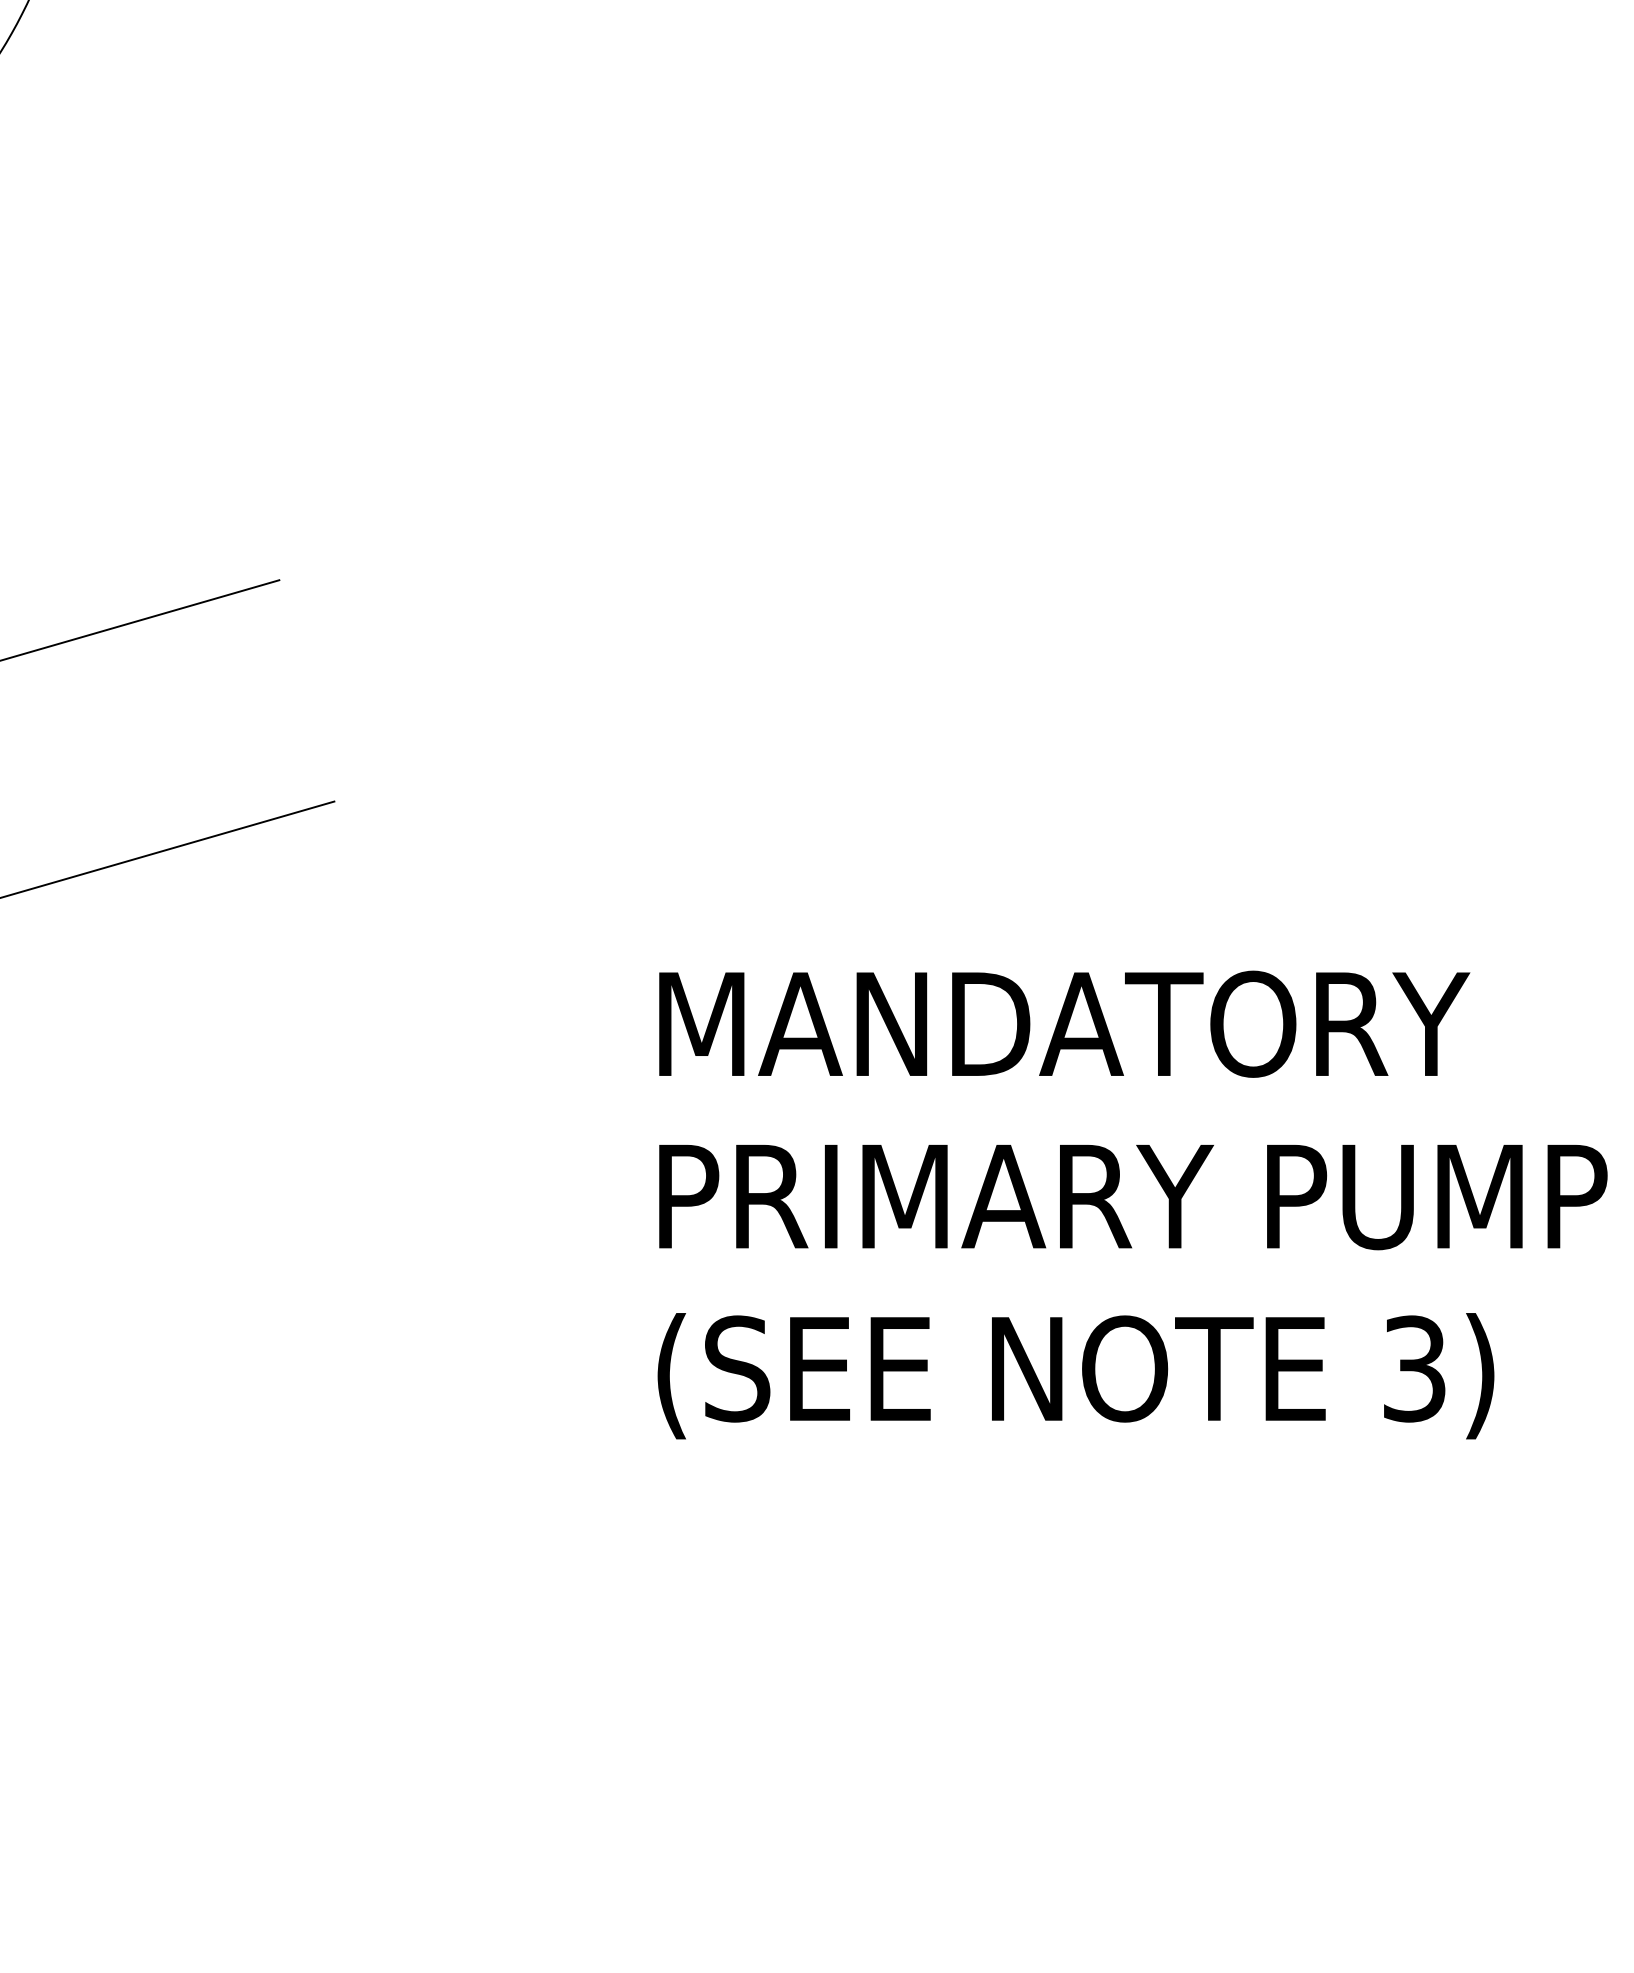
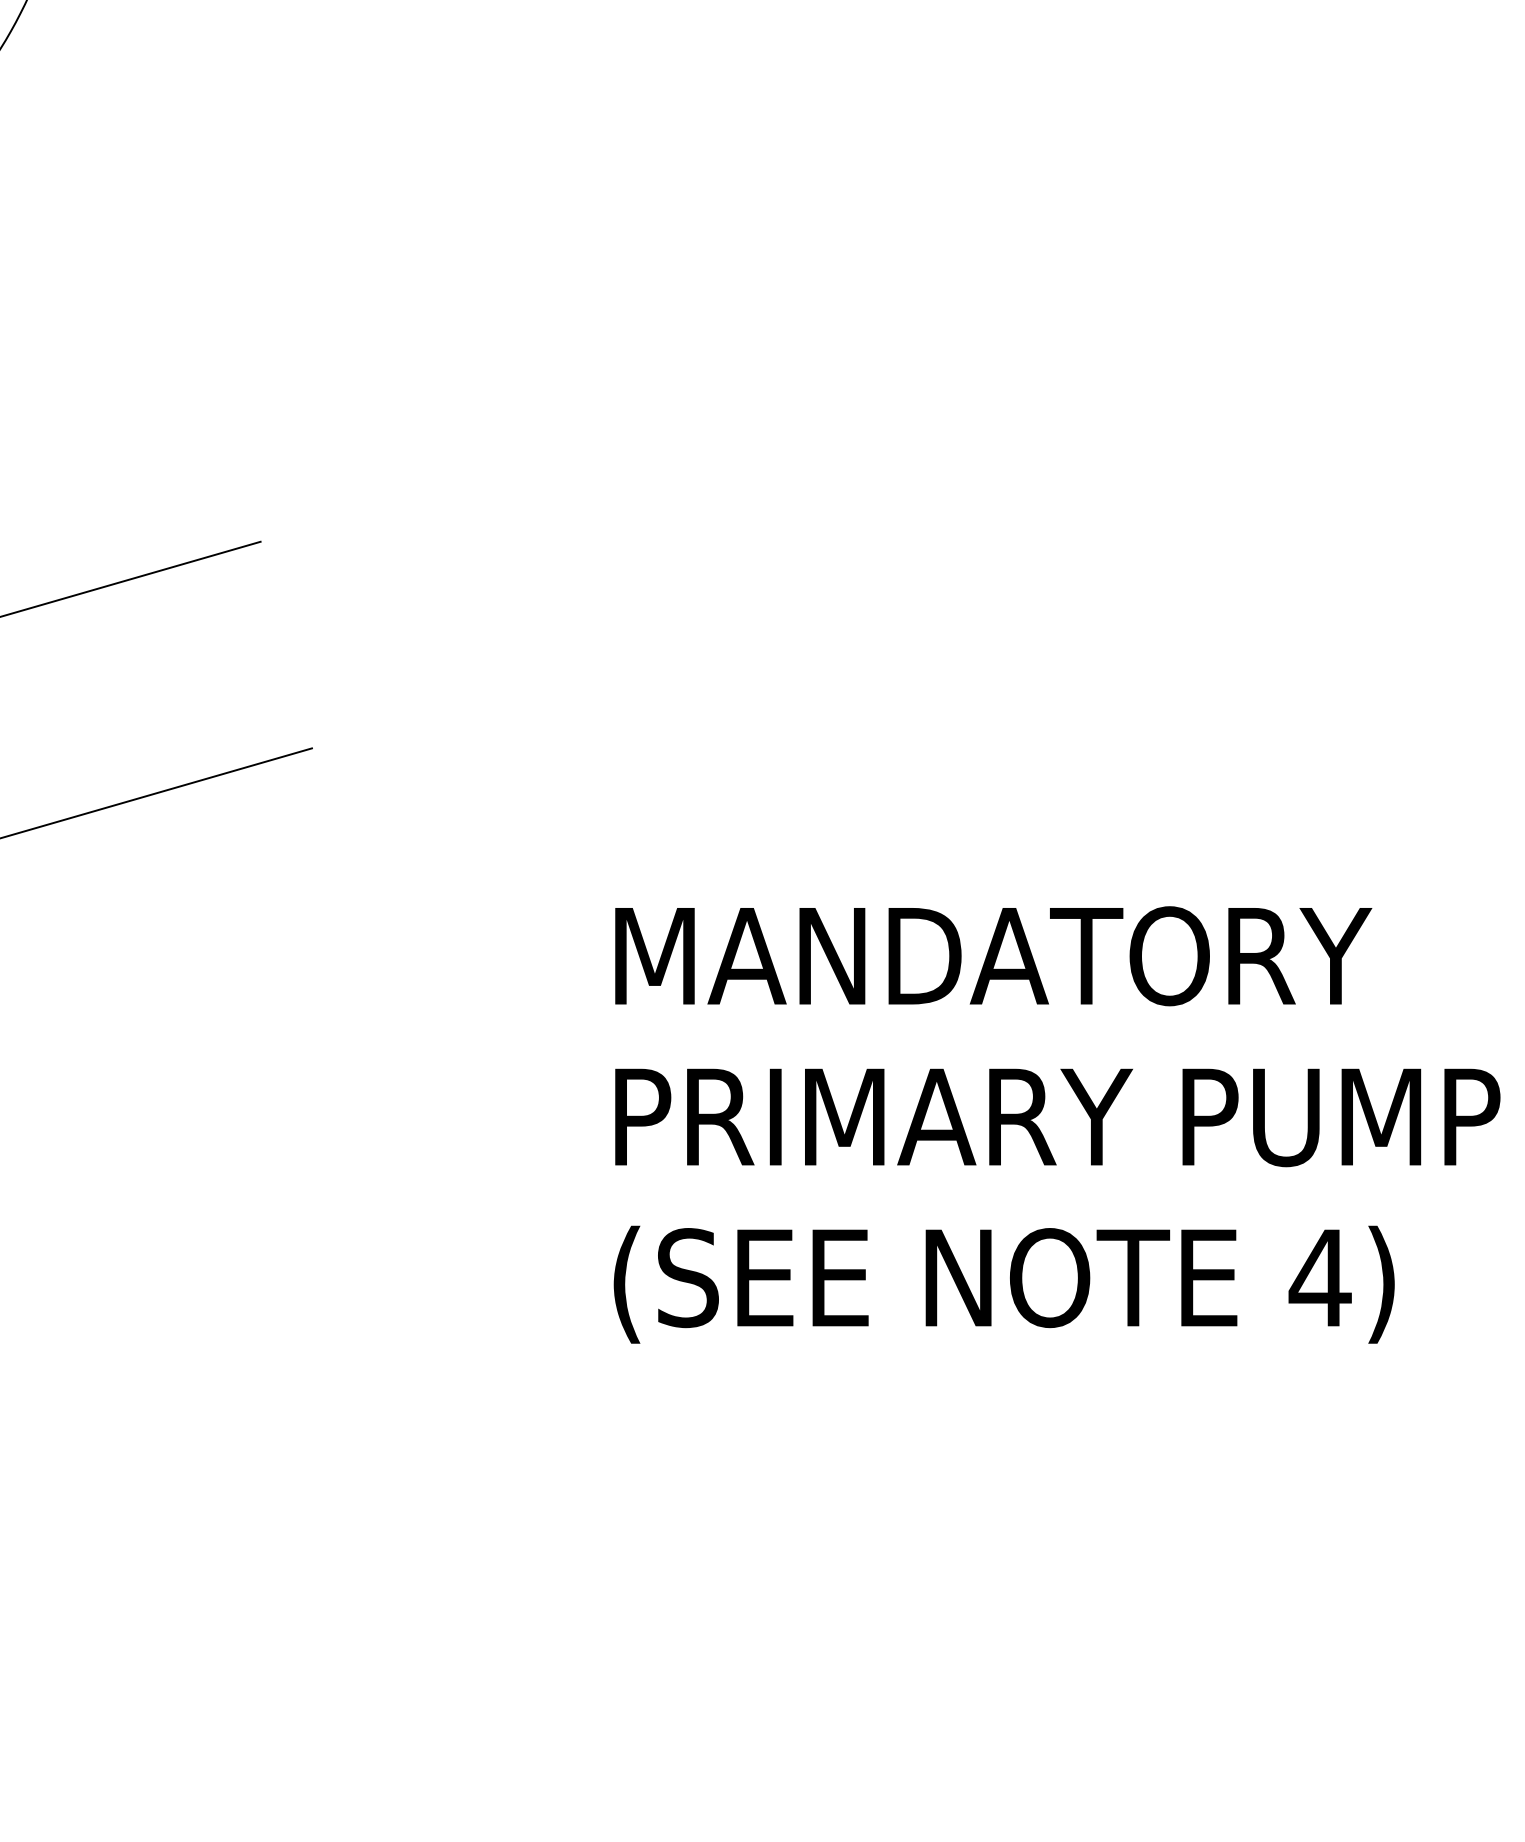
text: (1414, 1368) -> (1320, 1277), 3) -> 4)

